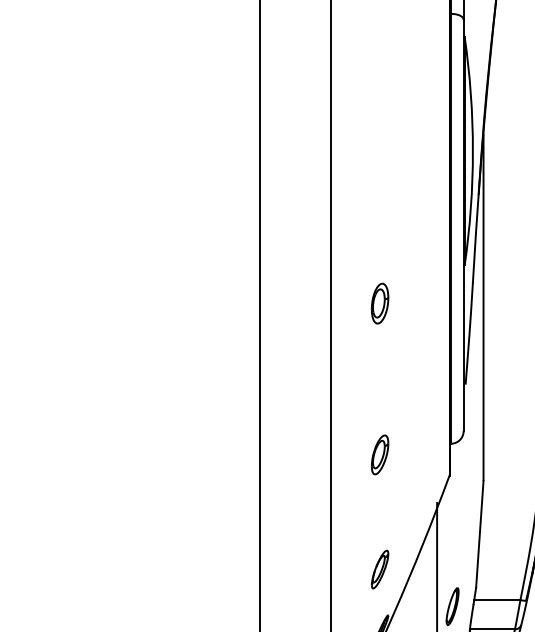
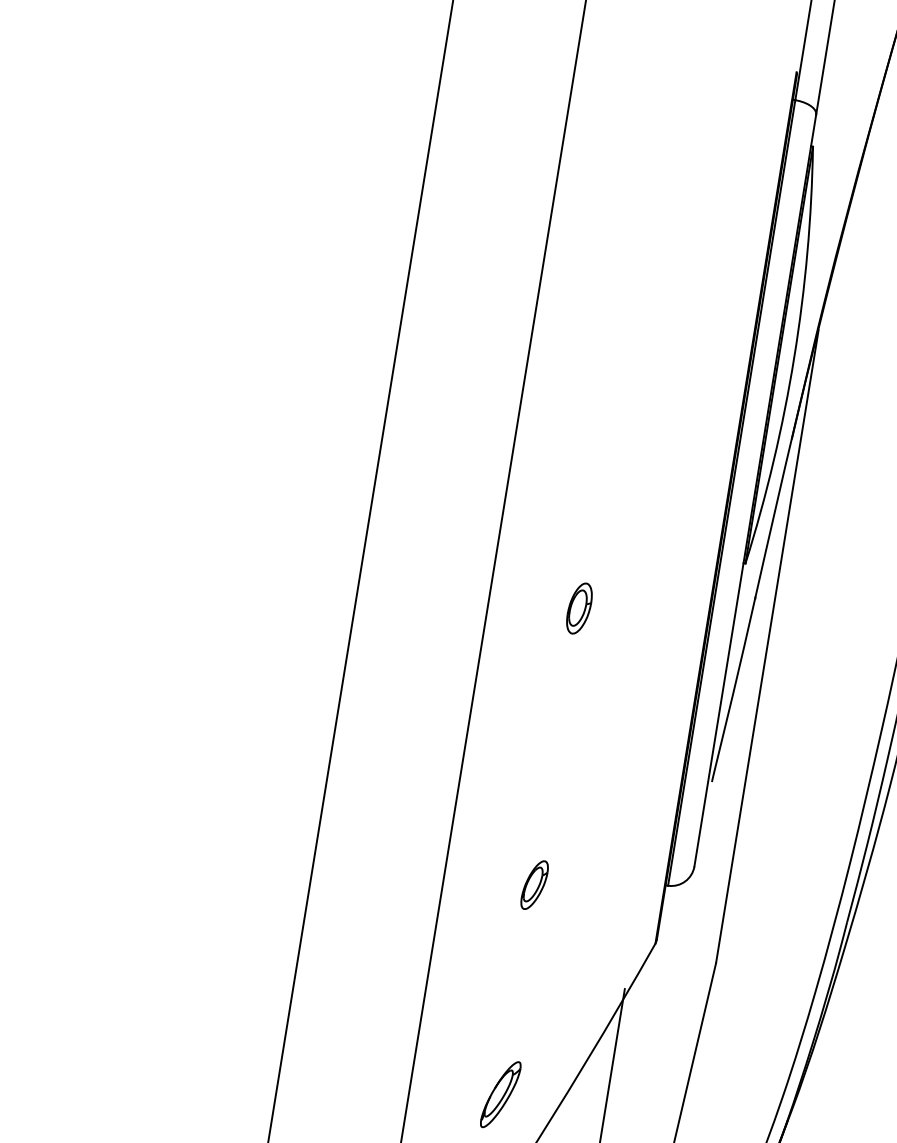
part: (379, 303) -> (578, 608), size x0.7
part: (379, 454) -> (533, 884), size x0.7

